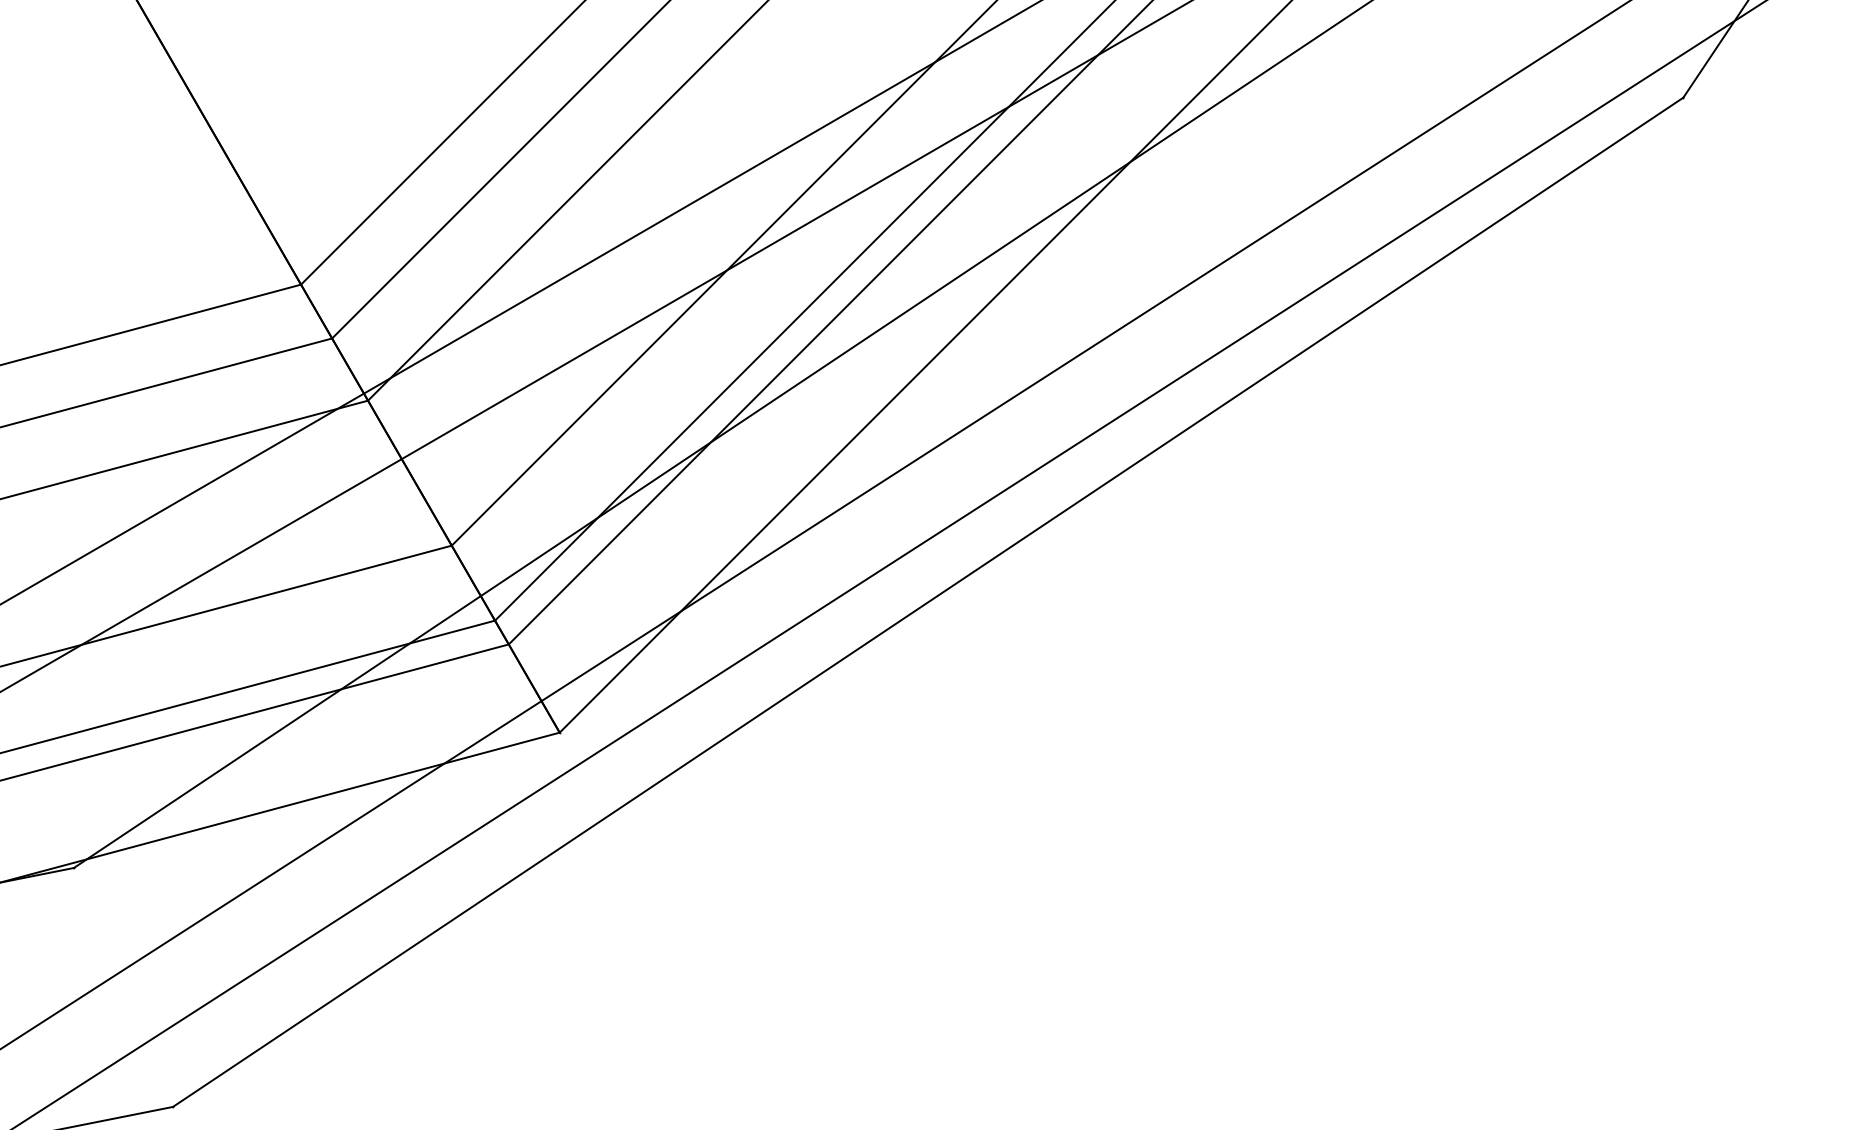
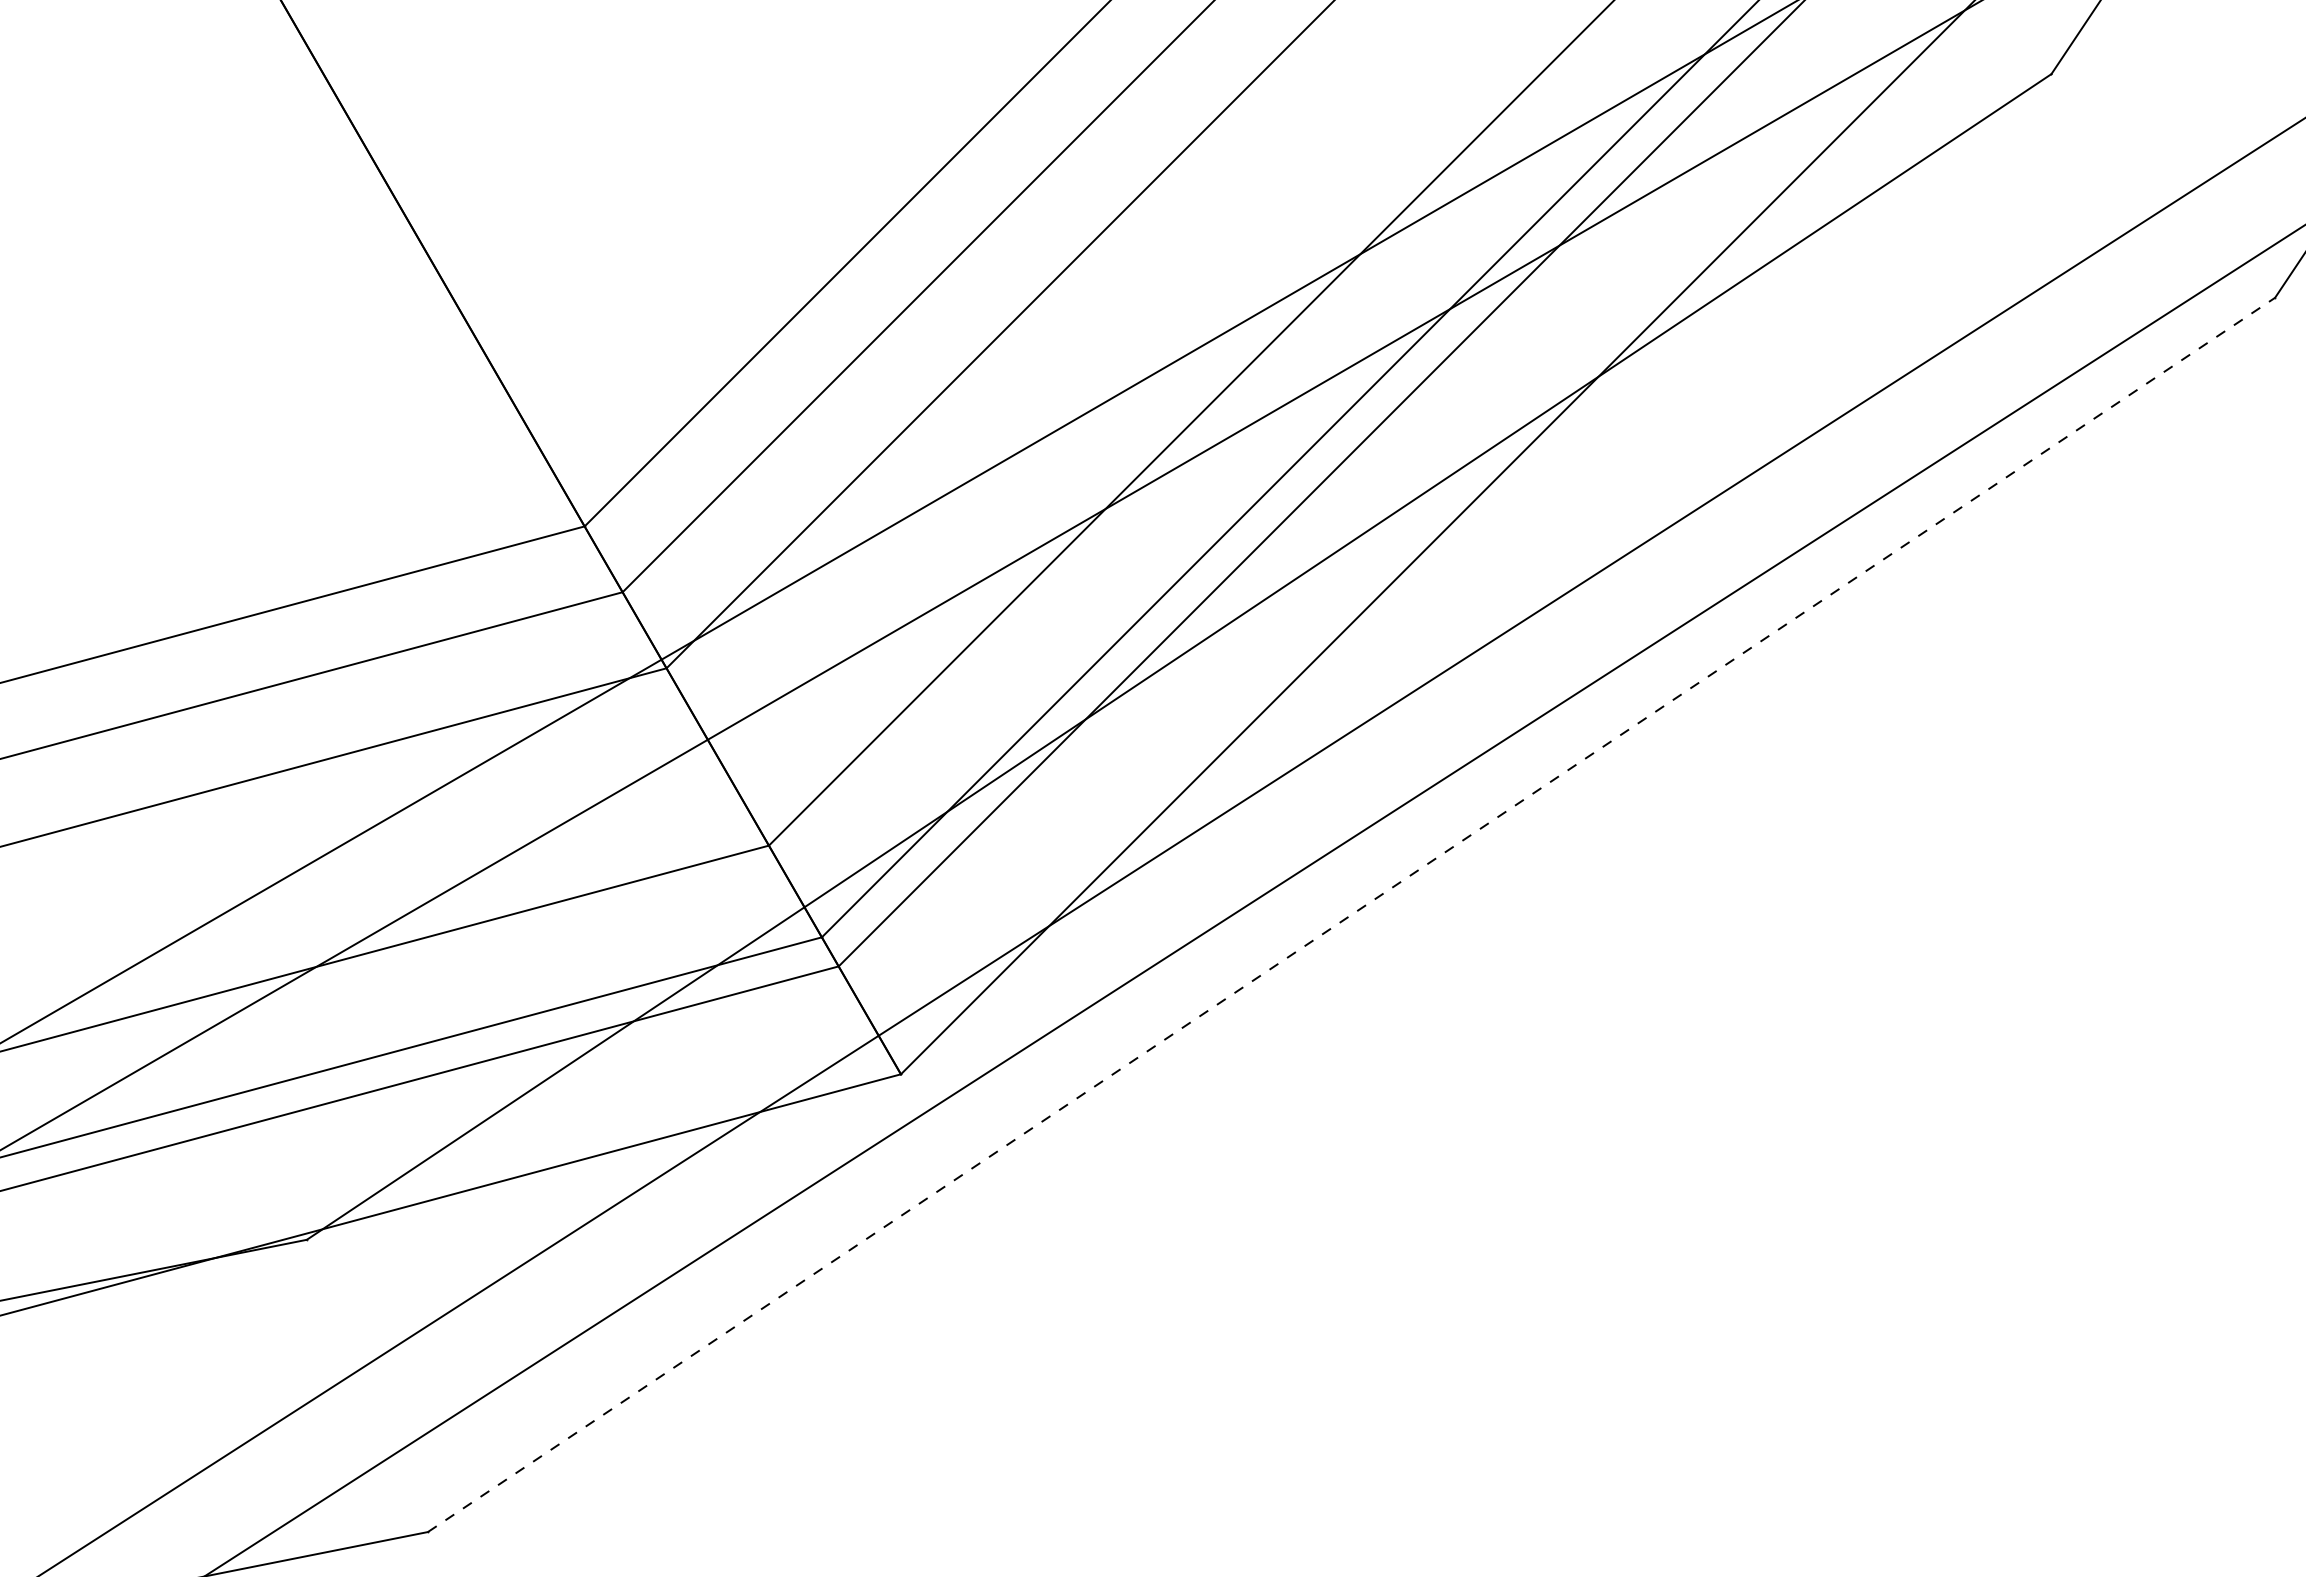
line: (928, 601) -> (1351, 914), solid -> dashed

